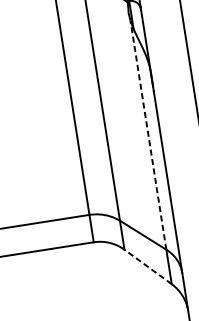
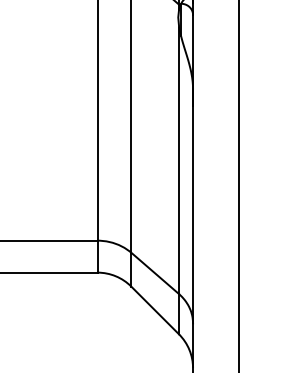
line: (148, 135) -> (179, 160), dashed -> solid
line: (148, 266) -> (155, 310), dashed -> solid

